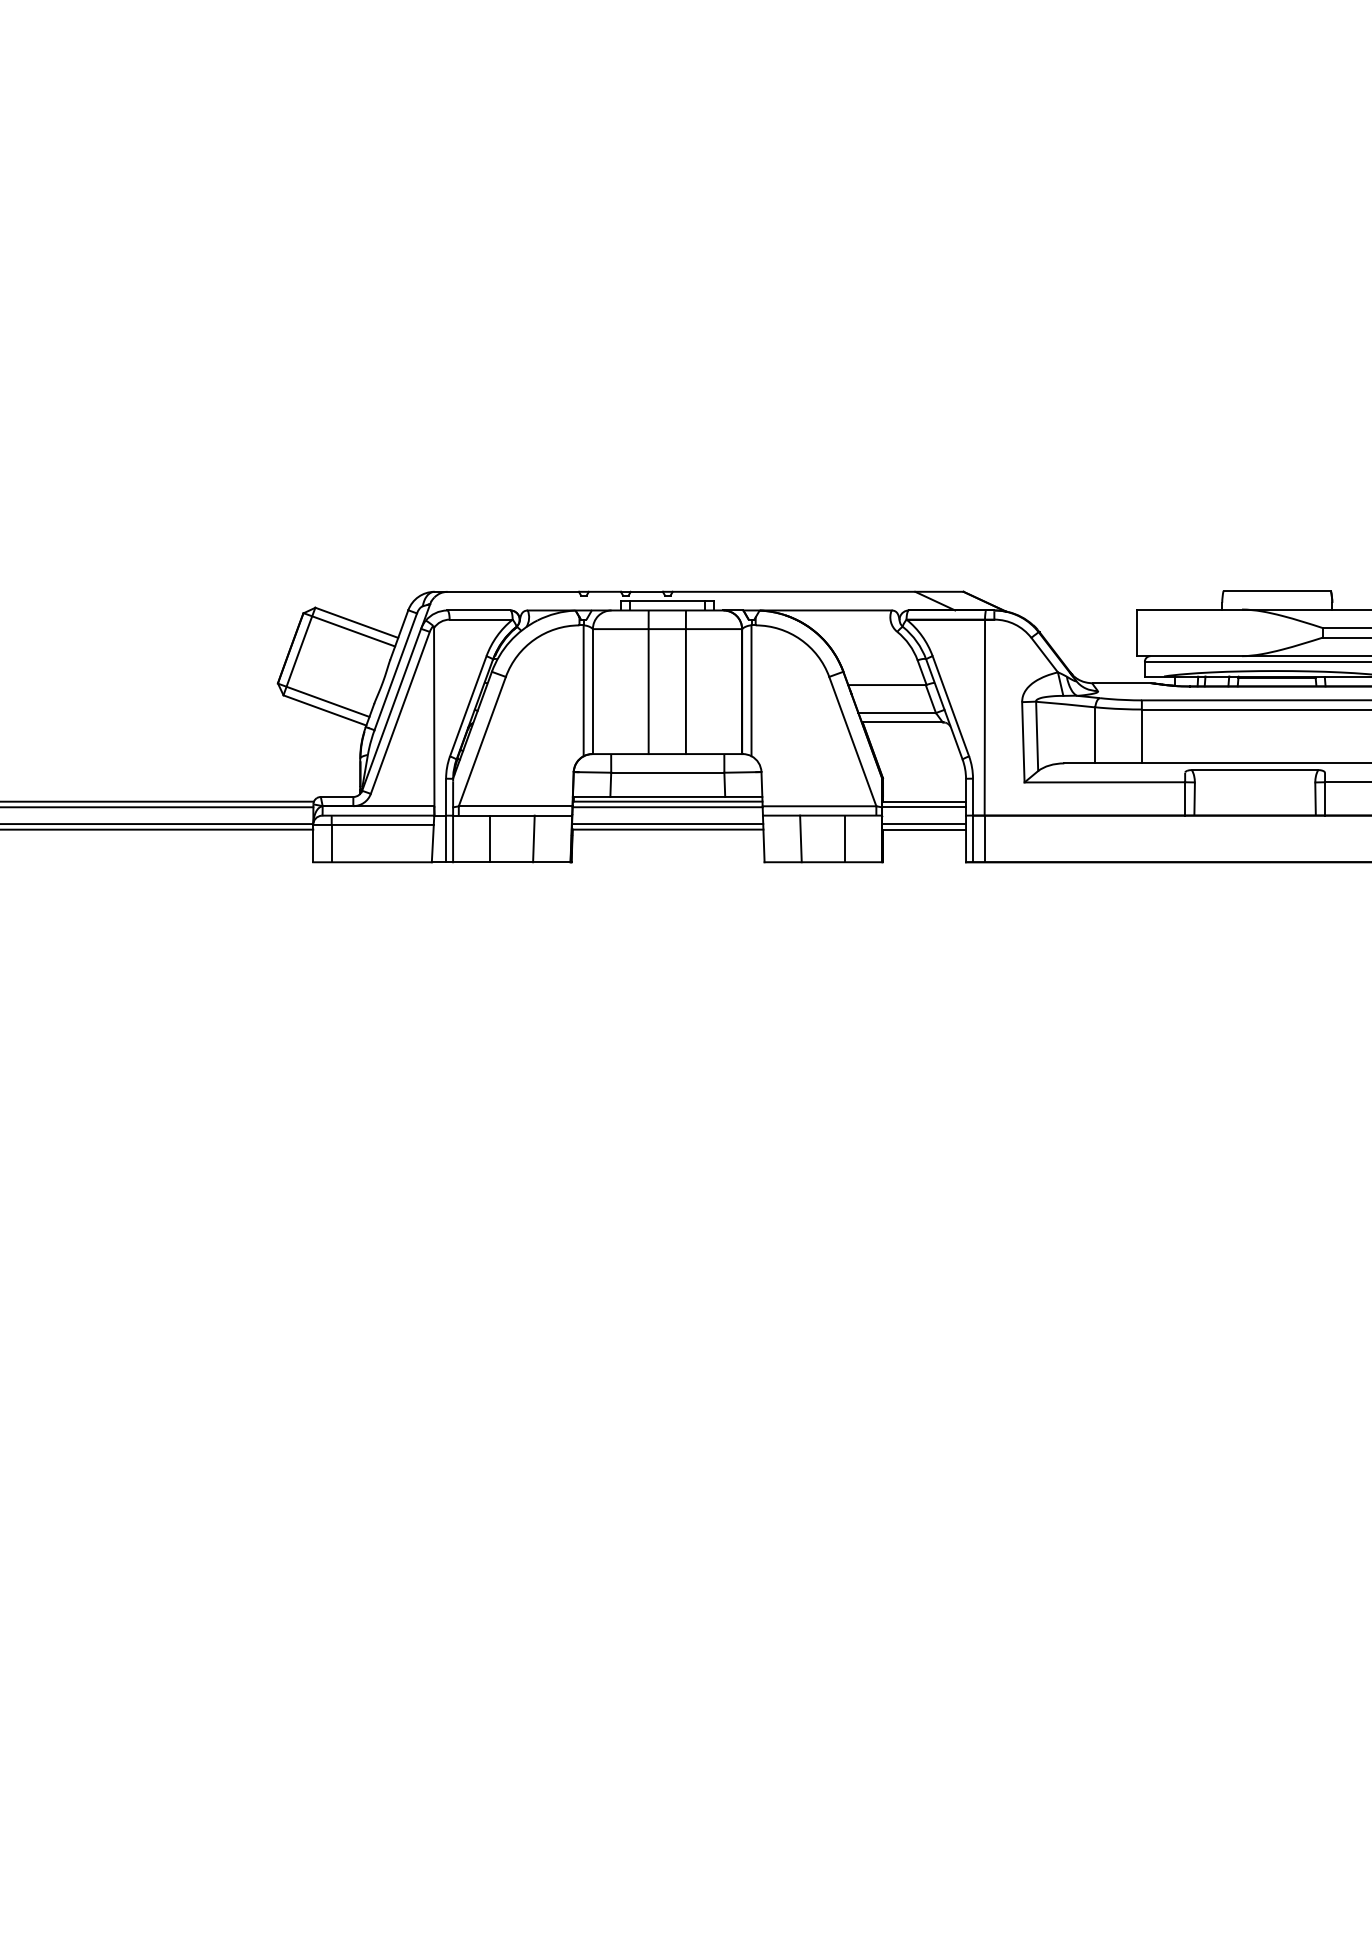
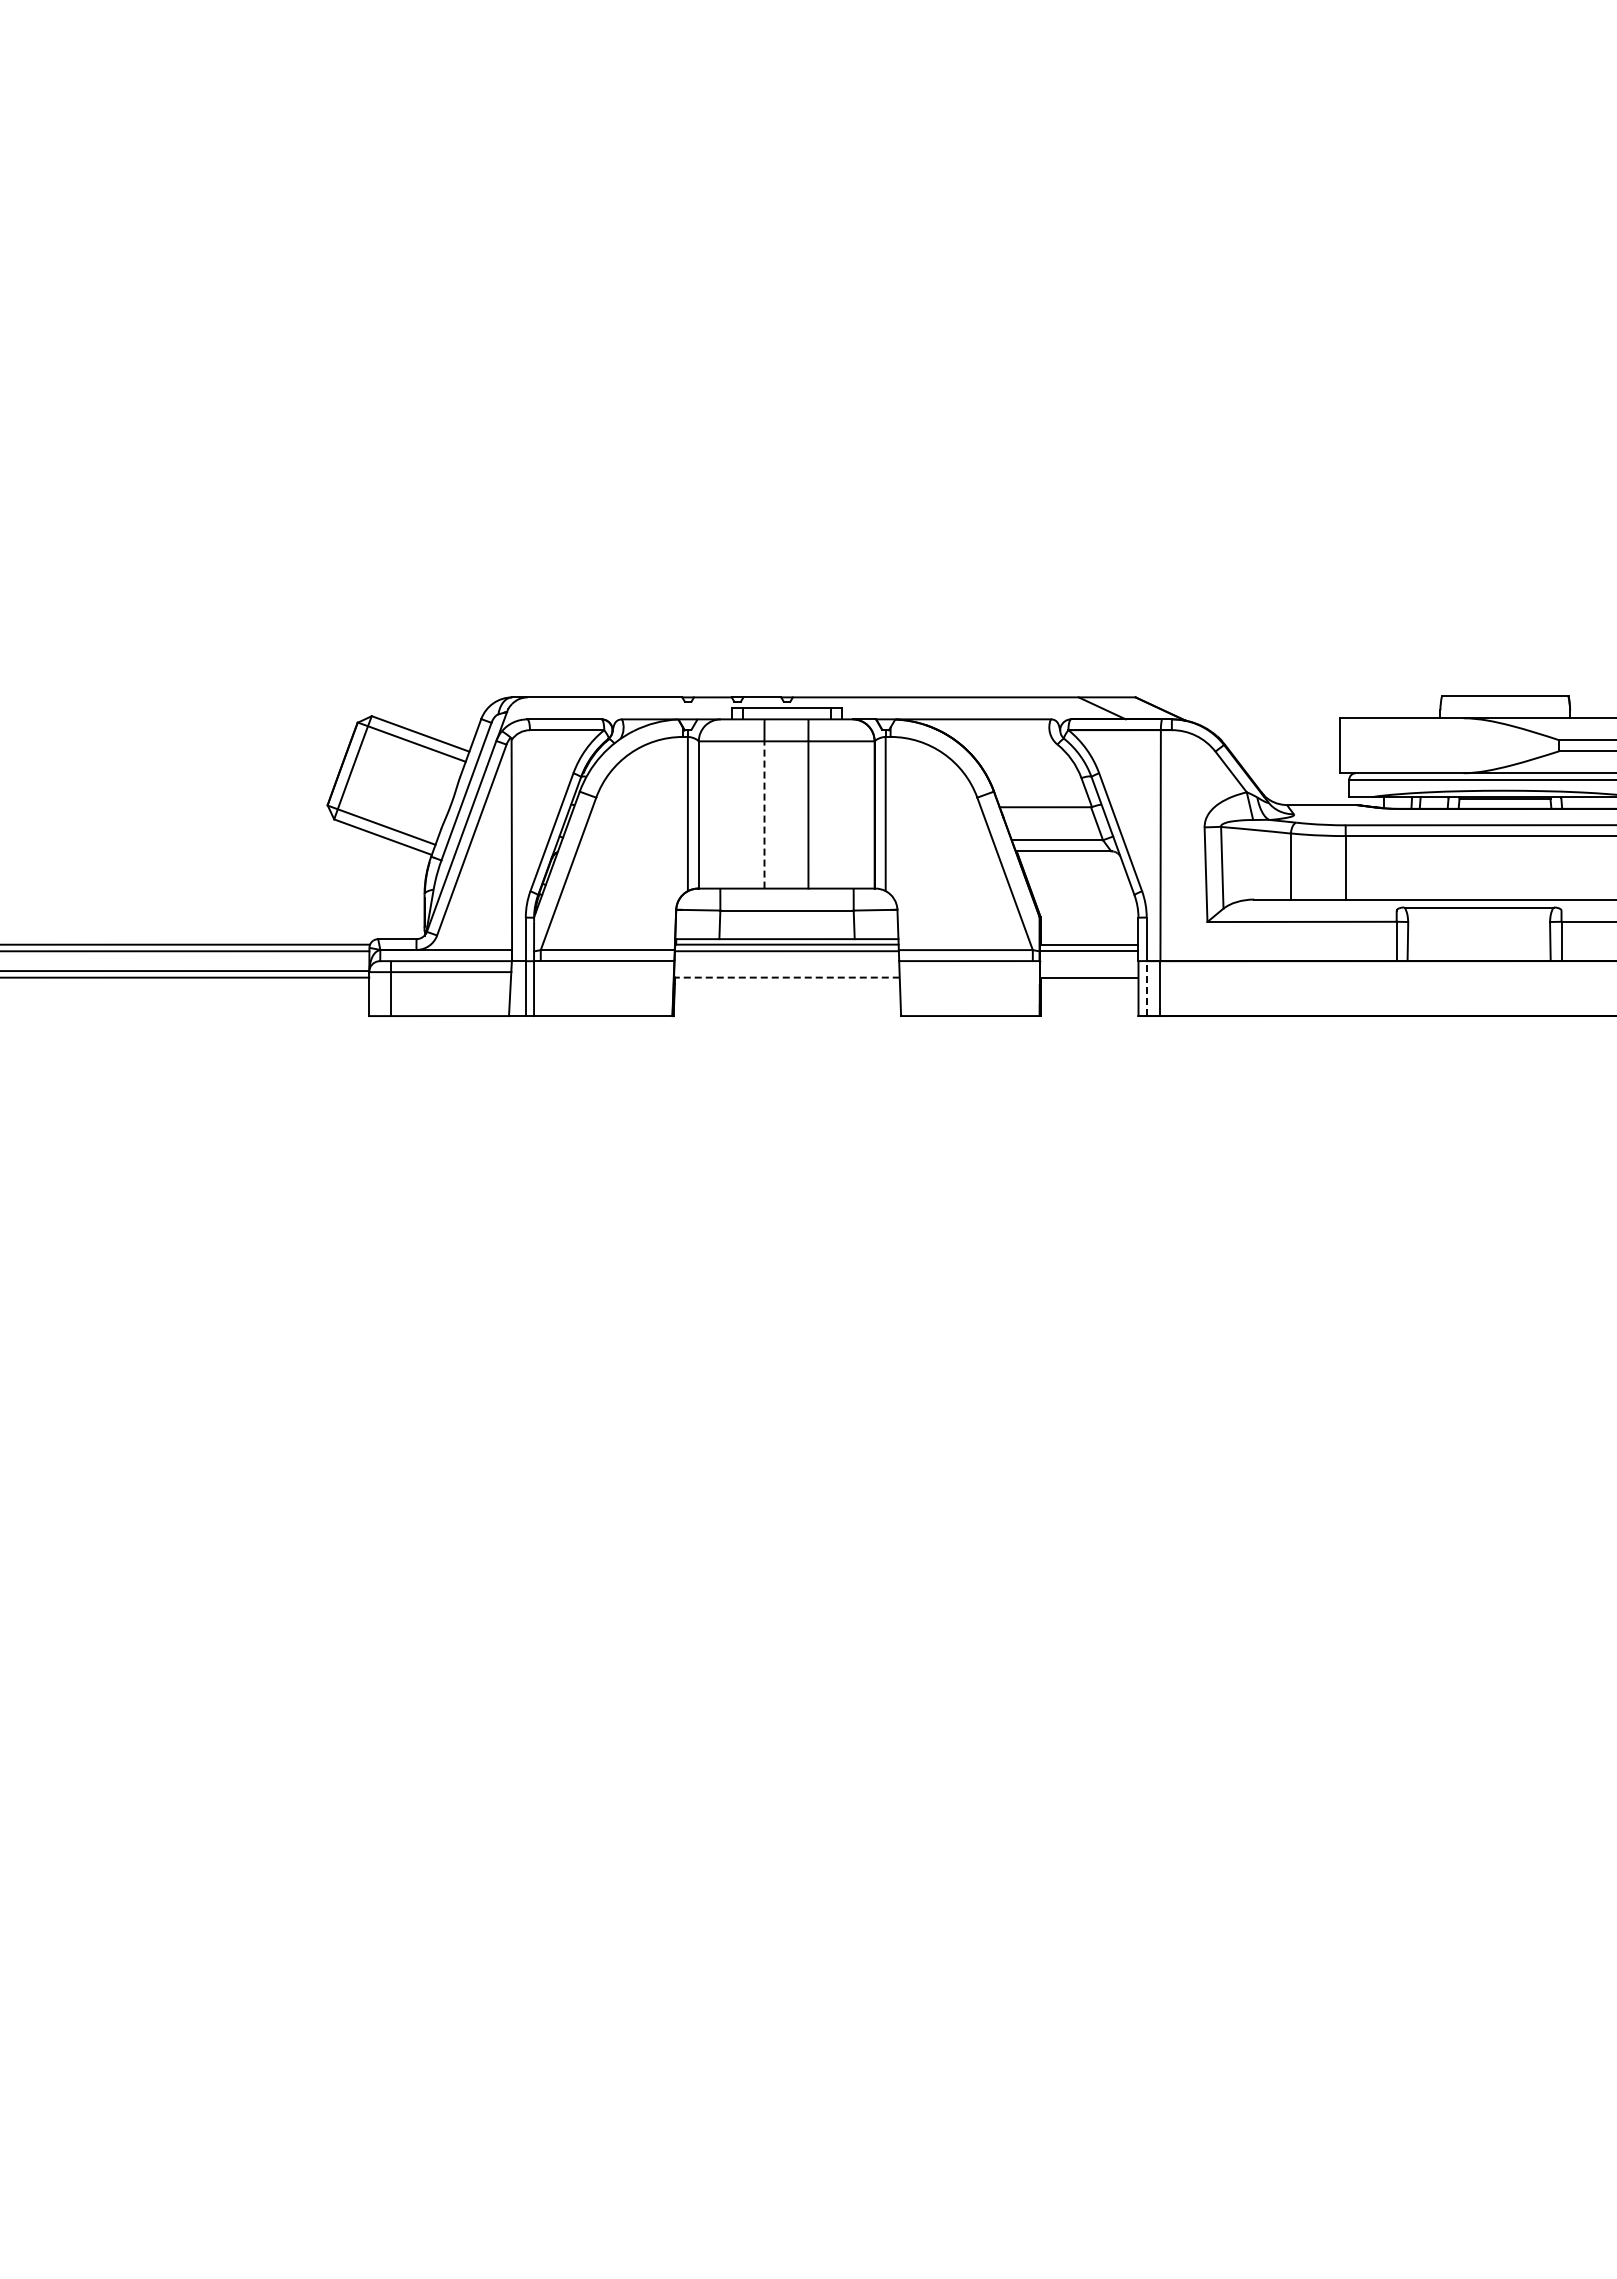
line: (648, 691) -> (764, 814), solid -> dashed
line: (923, 823) -> (1088, 970), removed
line: (667, 824) -> (786, 971), removed
line: (667, 829) -> (786, 977), solid -> dashed
line: (489, 838) -> (577, 988), removed
line: (534, 838) -> (629, 988), removed
line: (800, 838) -> (943, 988), removed
line: (844, 838) -> (995, 988), removed
line: (972, 838) -> (1146, 988), solid -> dashed

